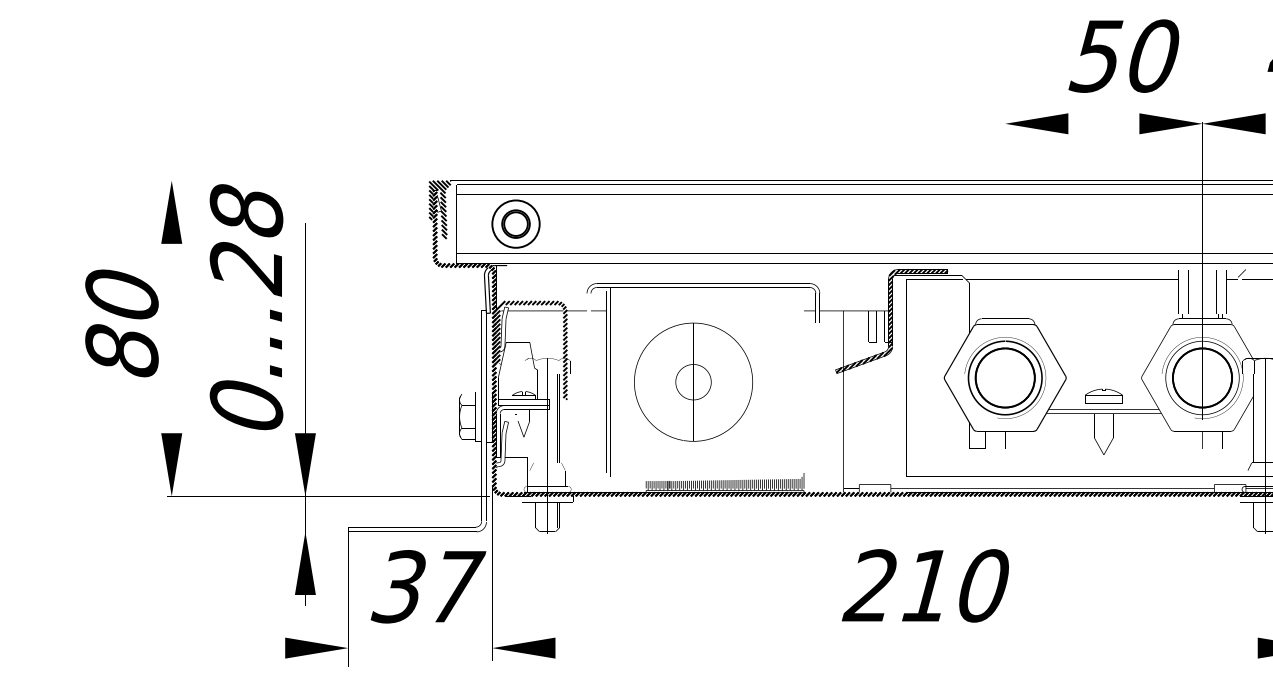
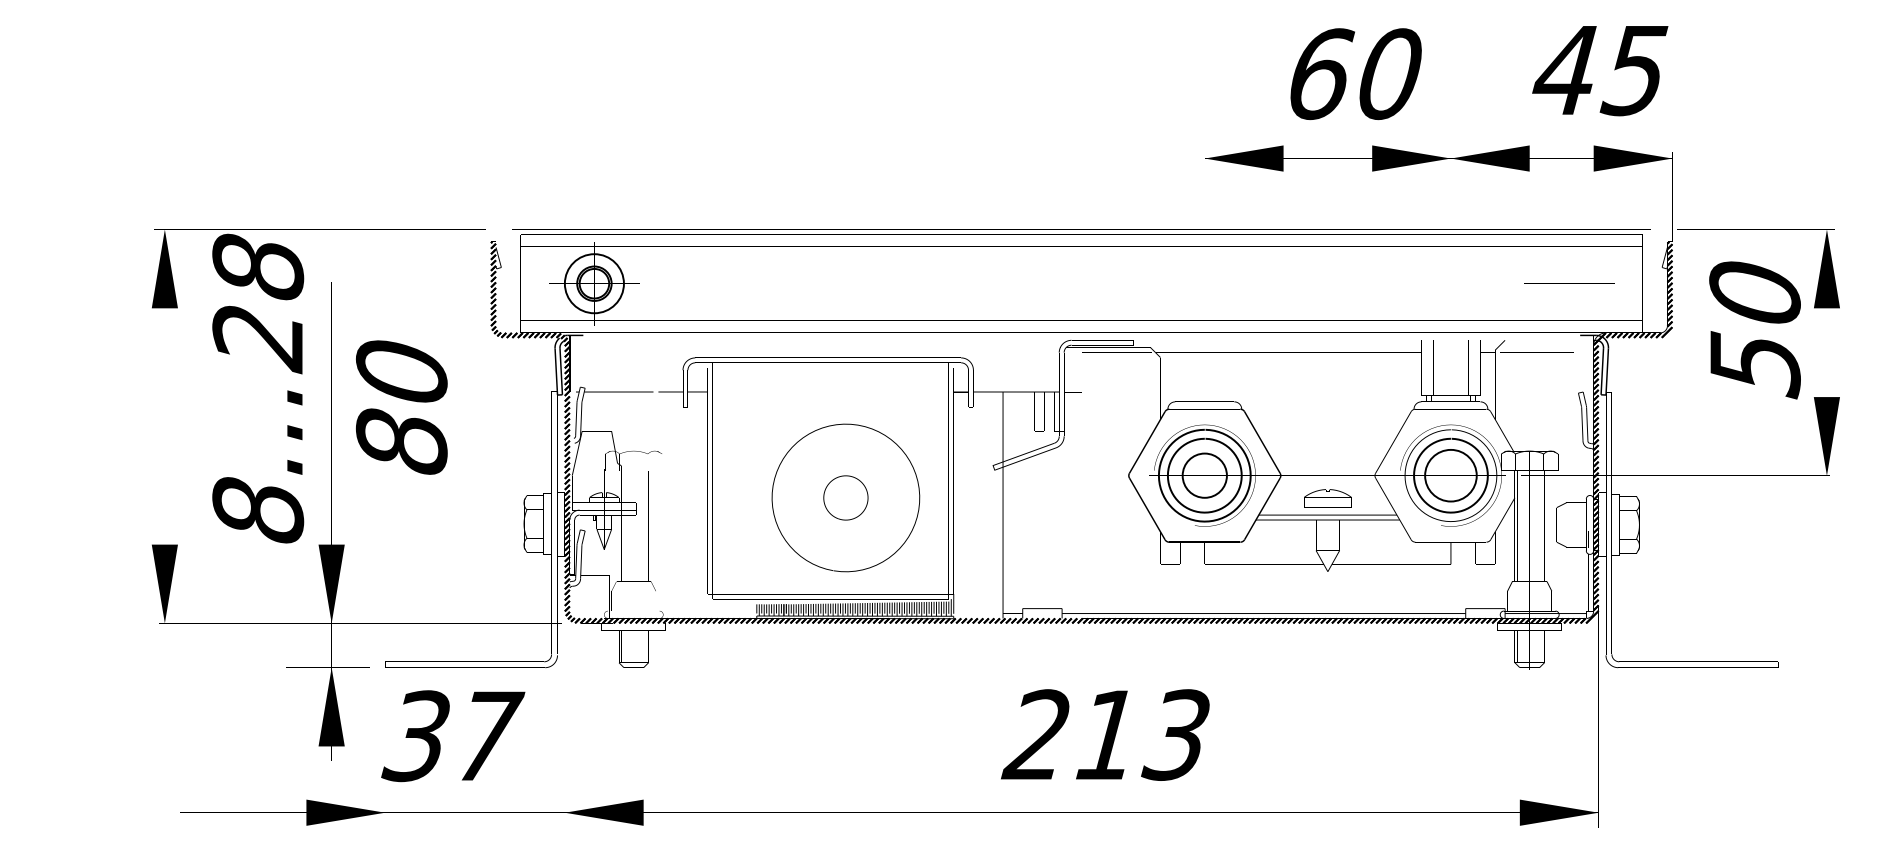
text: (1097, 56) -> (1319, 74), 50 -> 60
hatch: (439, 209) -> (499, 265), removed
hatch: (891, 320) -> (1063, 404), removed
text: (121, 323) -> (401, 407), moved
hatch: (531, 349) -> (613, 440), removed
circle: (1004, 377) -> (1204, 475), size x0.6
circle: (1202, 377) -> (1450, 475), size x0.7
part: (693, 381) -> (845, 497), moved
text: (245, 405) -> (257, 510), 0...28 -> 8...28
text: (981, 585) -> (1175, 734), 210 -> 213
text: (428, 587) -> (453, 736), moved

